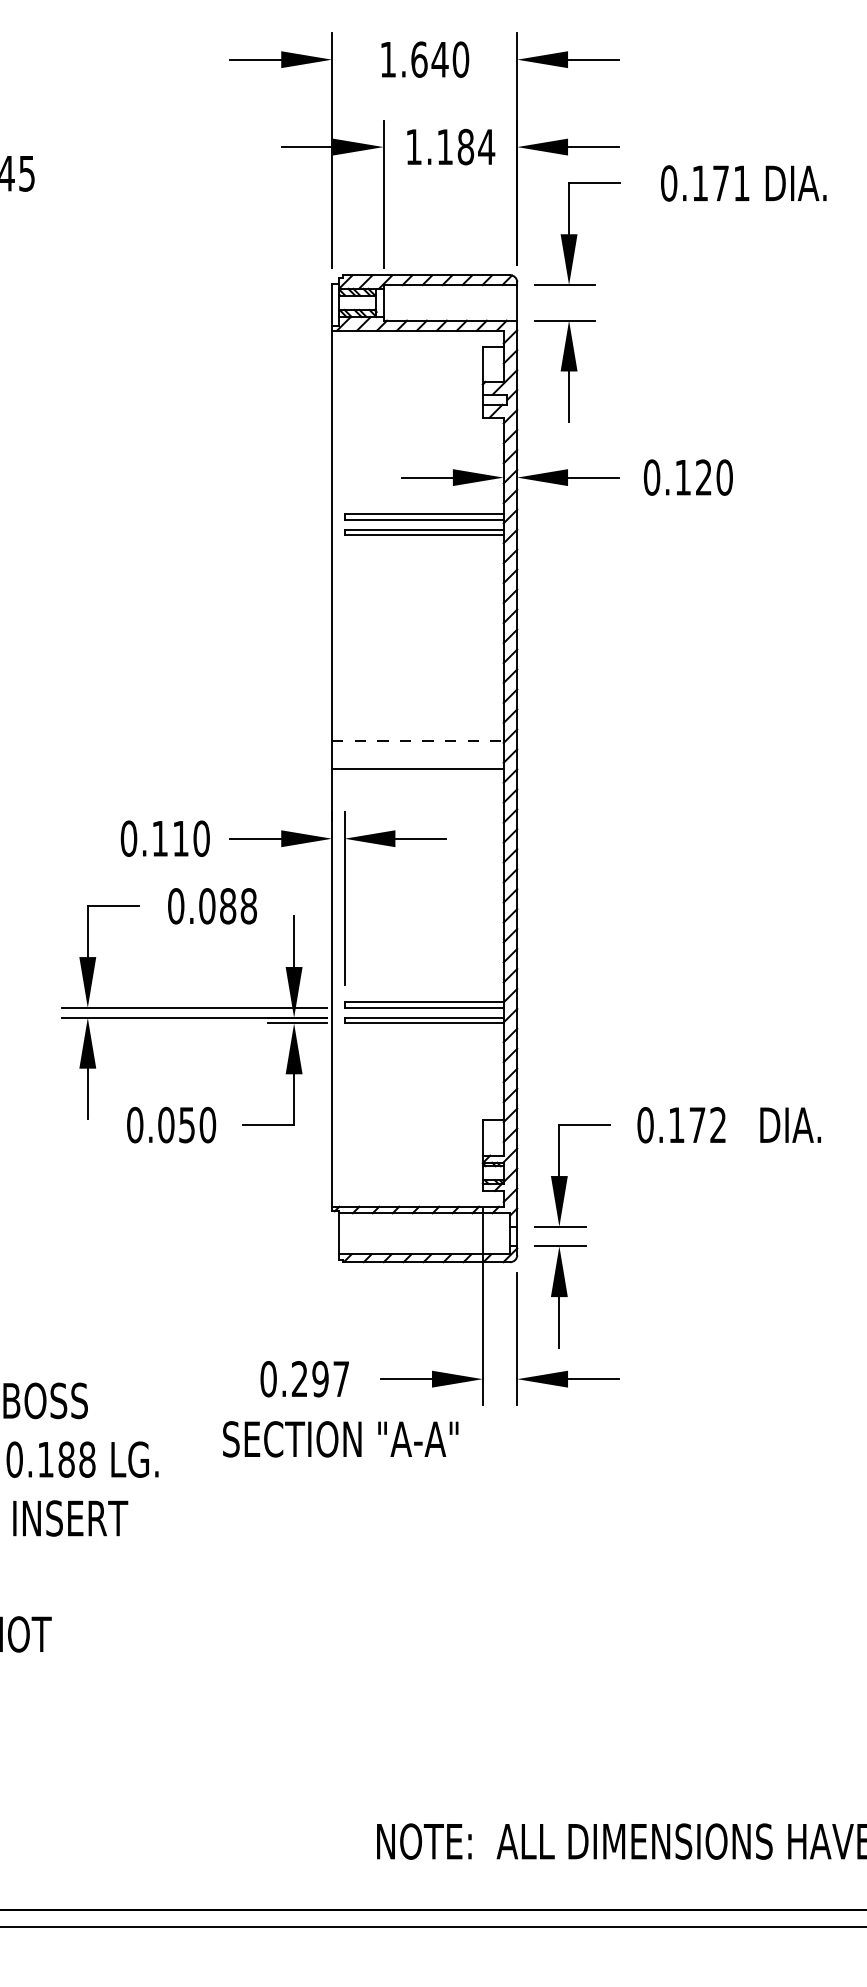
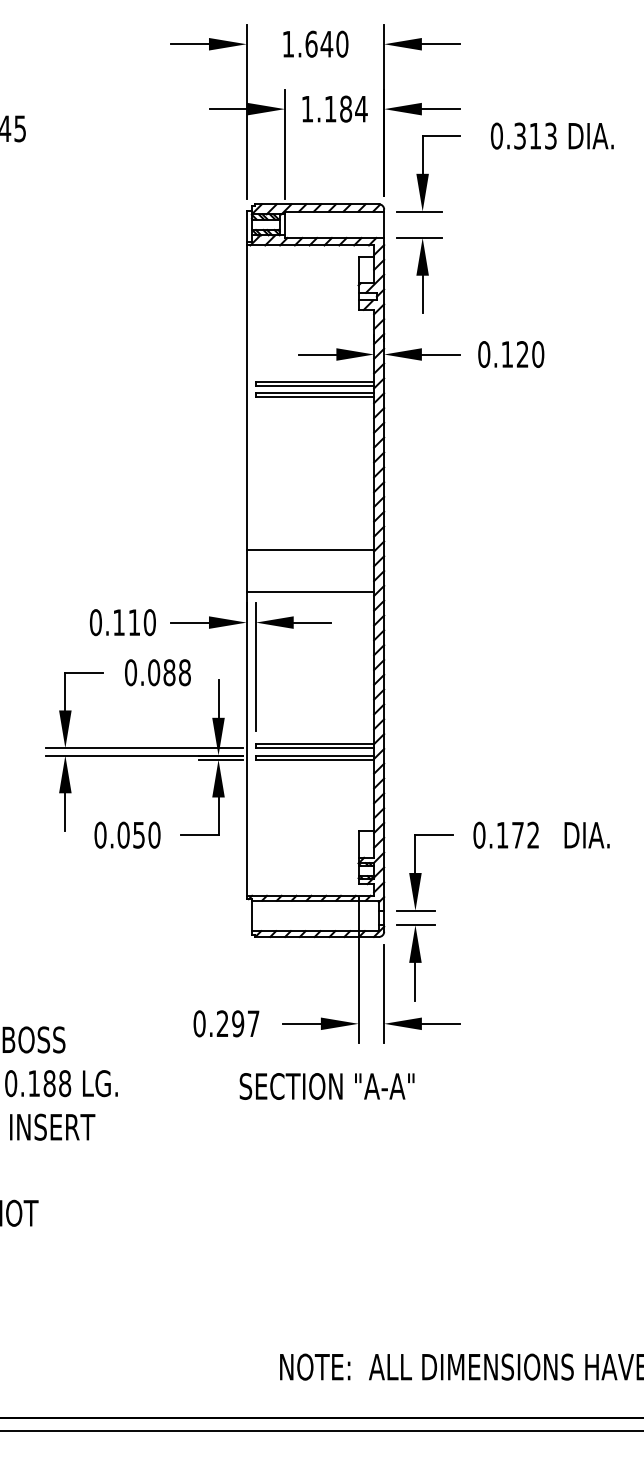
text: (721, 182) -> (535, 135), 0.171 -> 0.313
line: (418, 740) -> (310, 549), dashed -> solid
line: (418, 768) -> (310, 591), moved
text: (339, 1439) -> (326, 1086), moved

